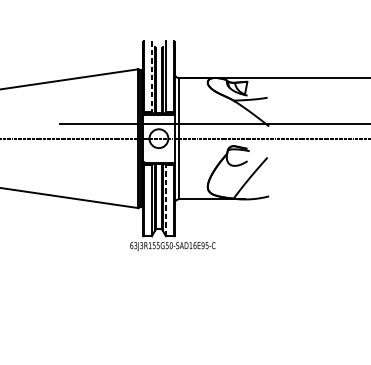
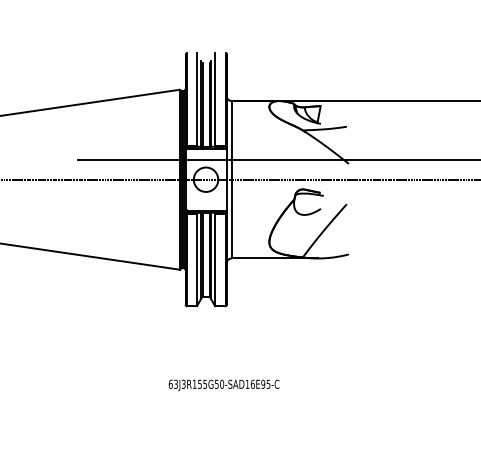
line: (151, 77) -> (196, 100), dashed -> solid
line: (166, 200) -> (215, 259), dashed -> solid
text: (172, 246) -> (223, 385), moved

